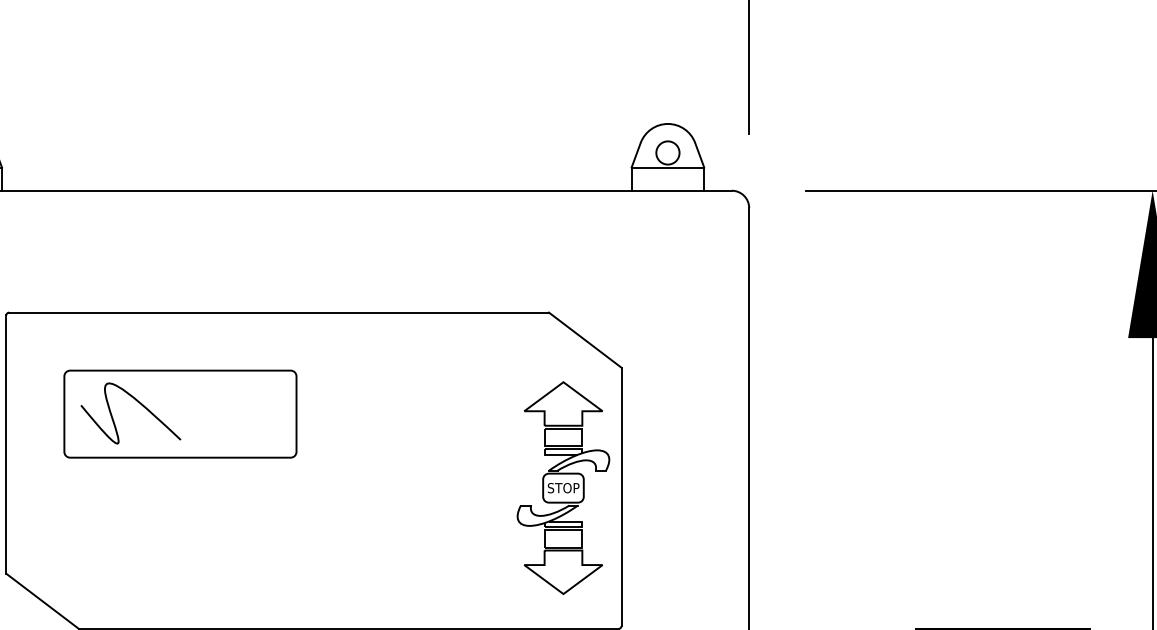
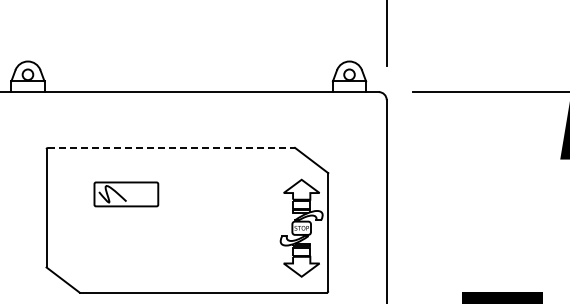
line: (279, 311) -> (171, 147), solid -> dashed
part: (180, 414) -> (126, 194), size x0.6

